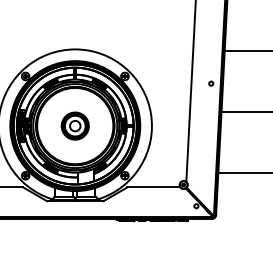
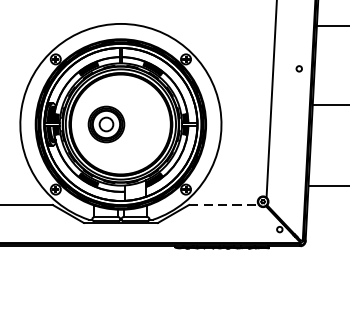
part: (74, 125) -> (105, 123), moved
line: (153, 187) -> (223, 205), solid -> dashed

